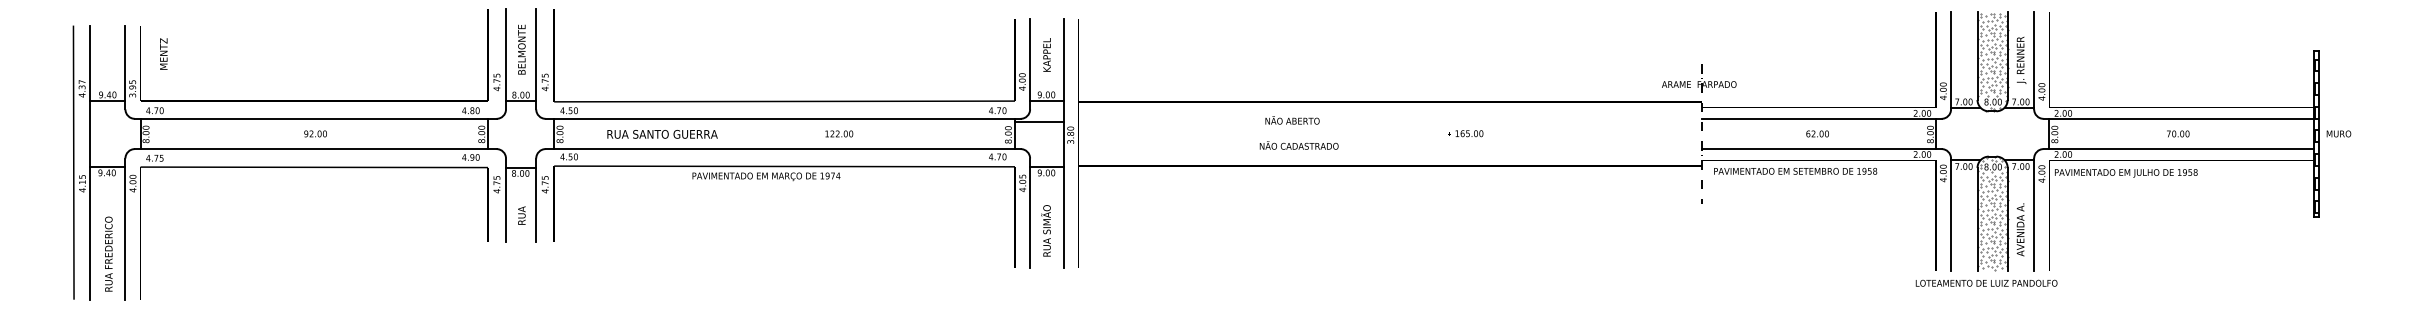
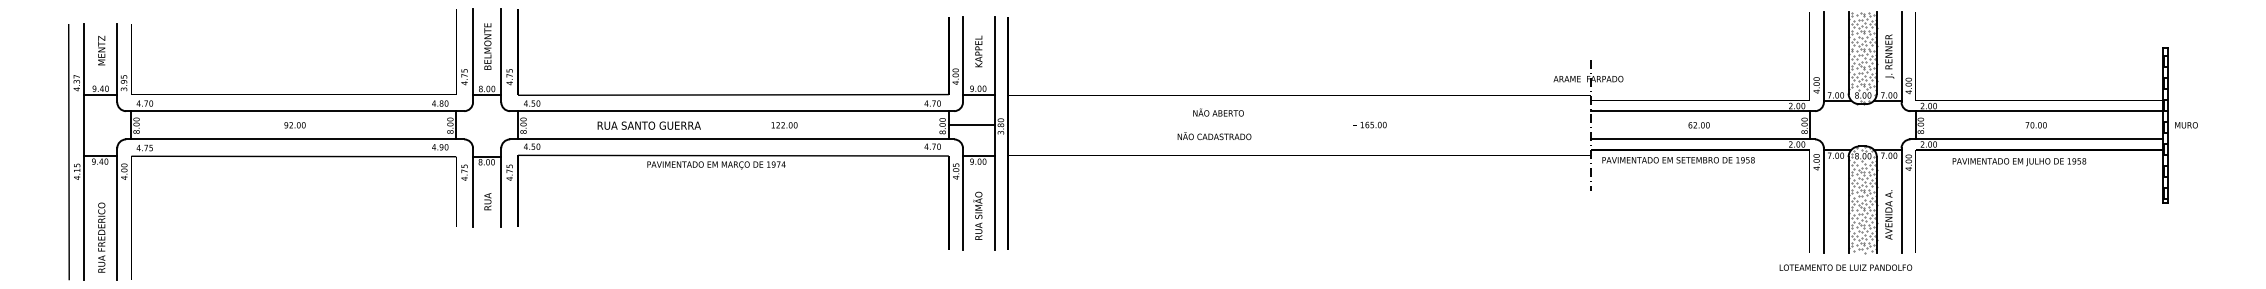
text: (163, 53) -> (101, 50), moved
text: (1292, 120) -> (1218, 112), moved
line: (1039, 121) -> (971, 124), moved
text: (662, 134) -> (649, 125), moved
text: (2126, 173) -> (2019, 162), moved
text: (1986, 282) -> (1845, 266), moved

